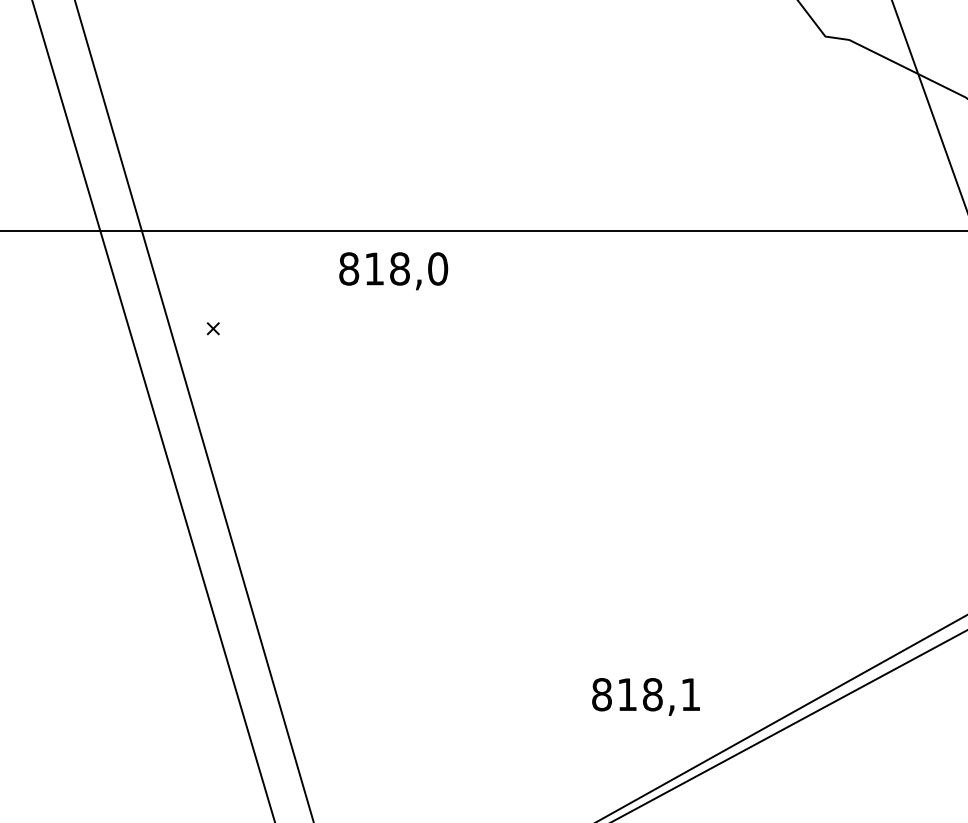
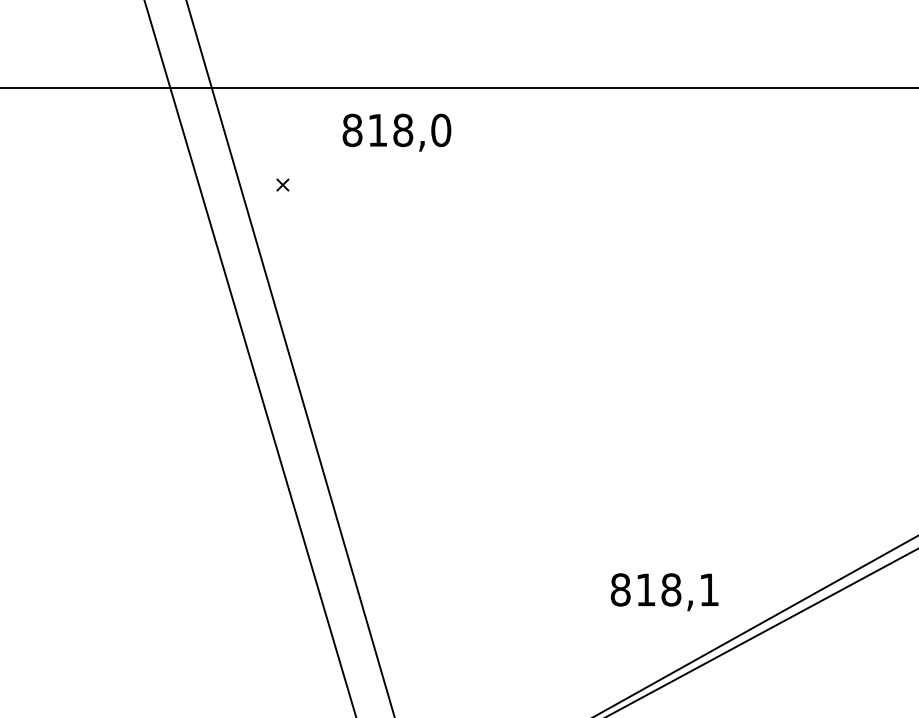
text: (393, 271) -> (396, 132), moved
text: (645, 696) -> (664, 591), moved

